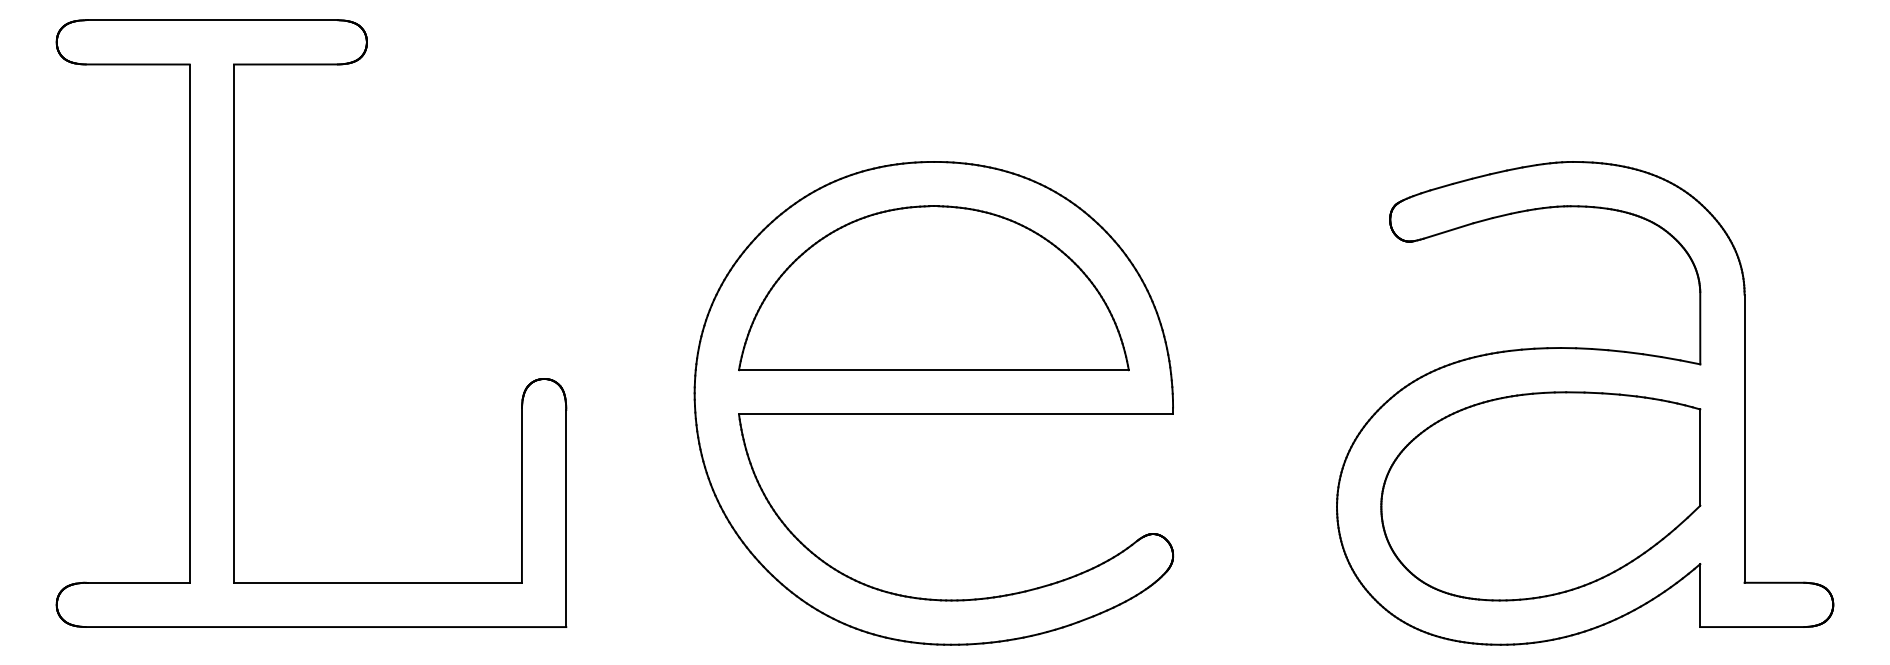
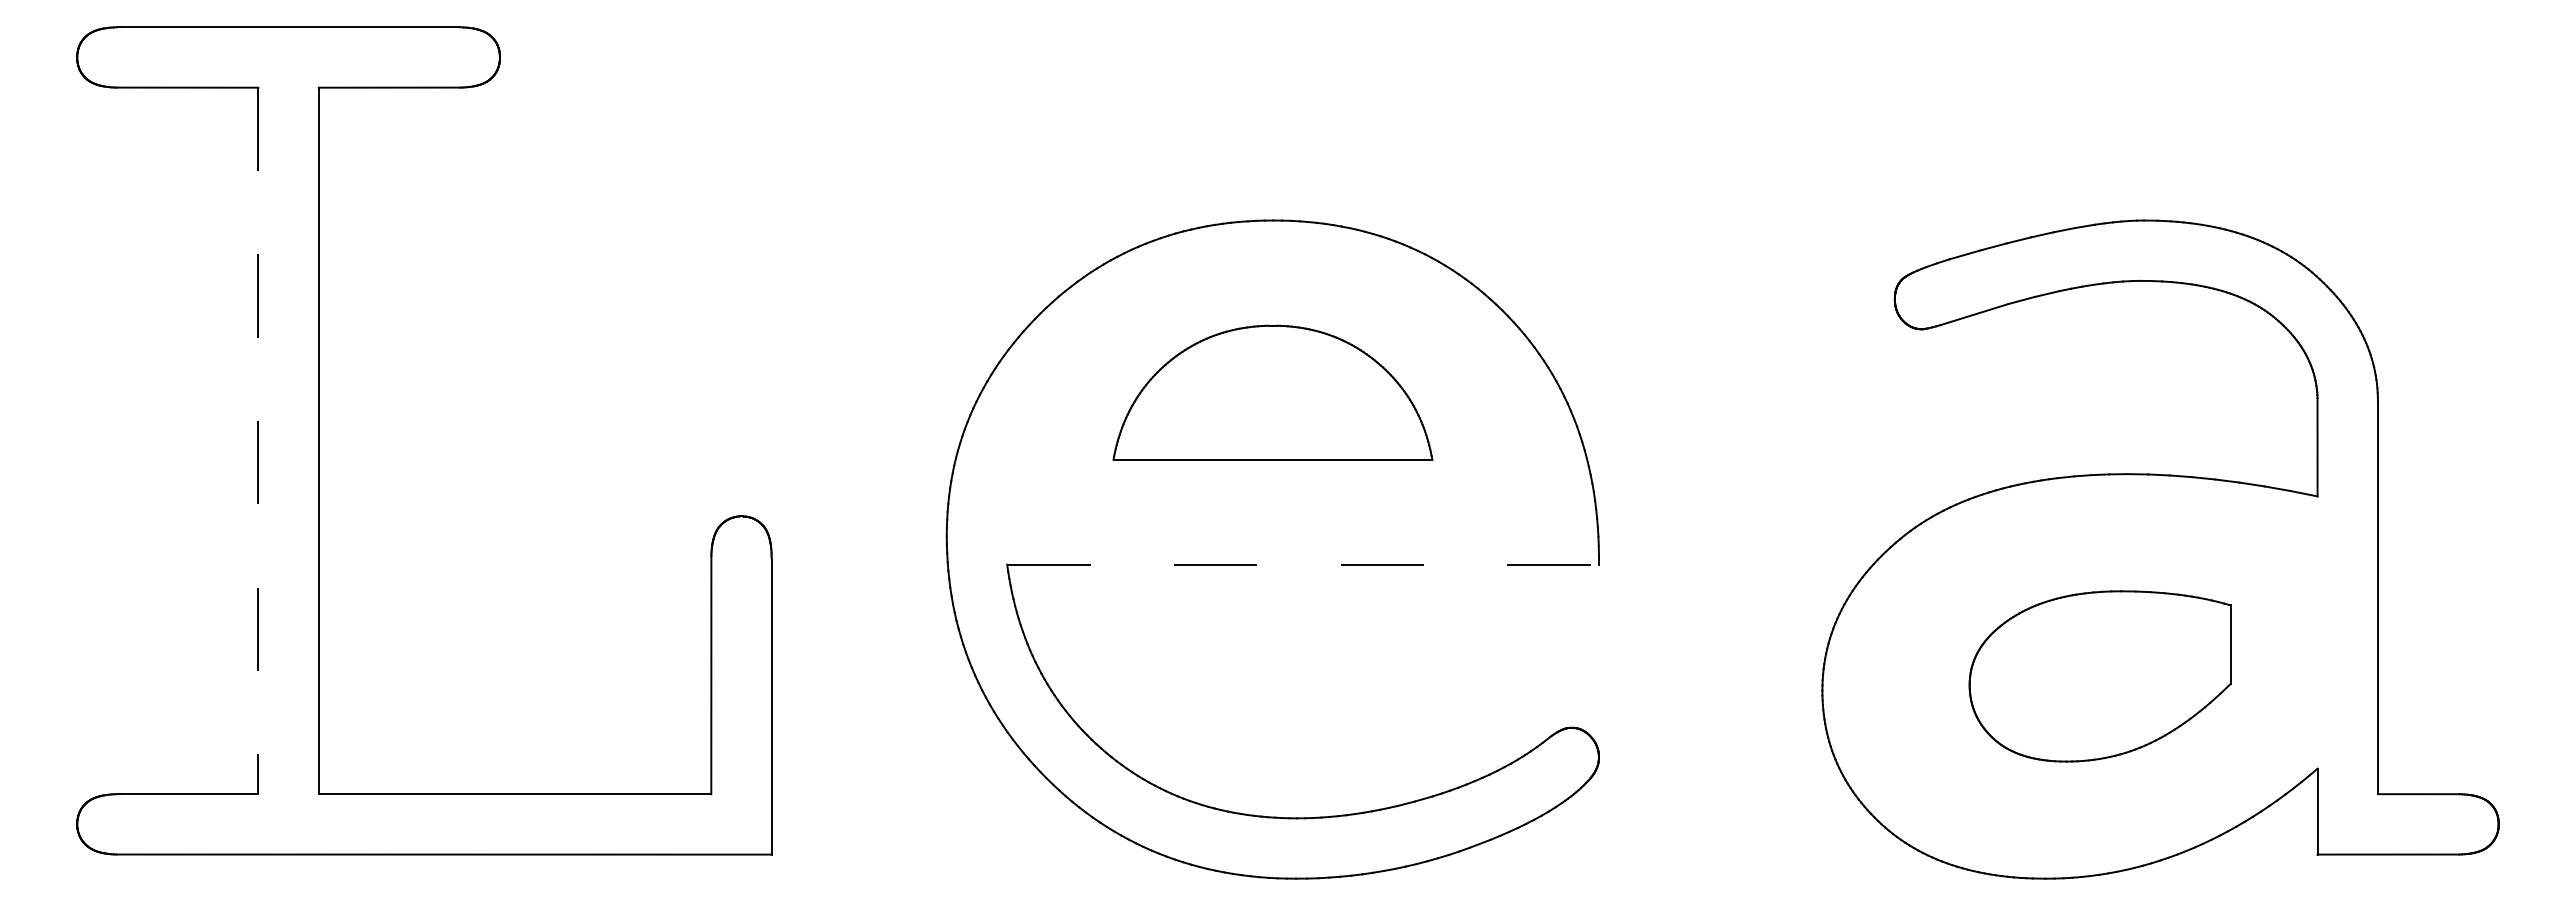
part: (933, 288) -> (1272, 392), size x0.6
line: (189, 324) -> (258, 441), solid -> dashed
line: (956, 414) -> (1303, 564), solid -> dashed
part: (1540, 496) -> (2099, 676), size x0.6

